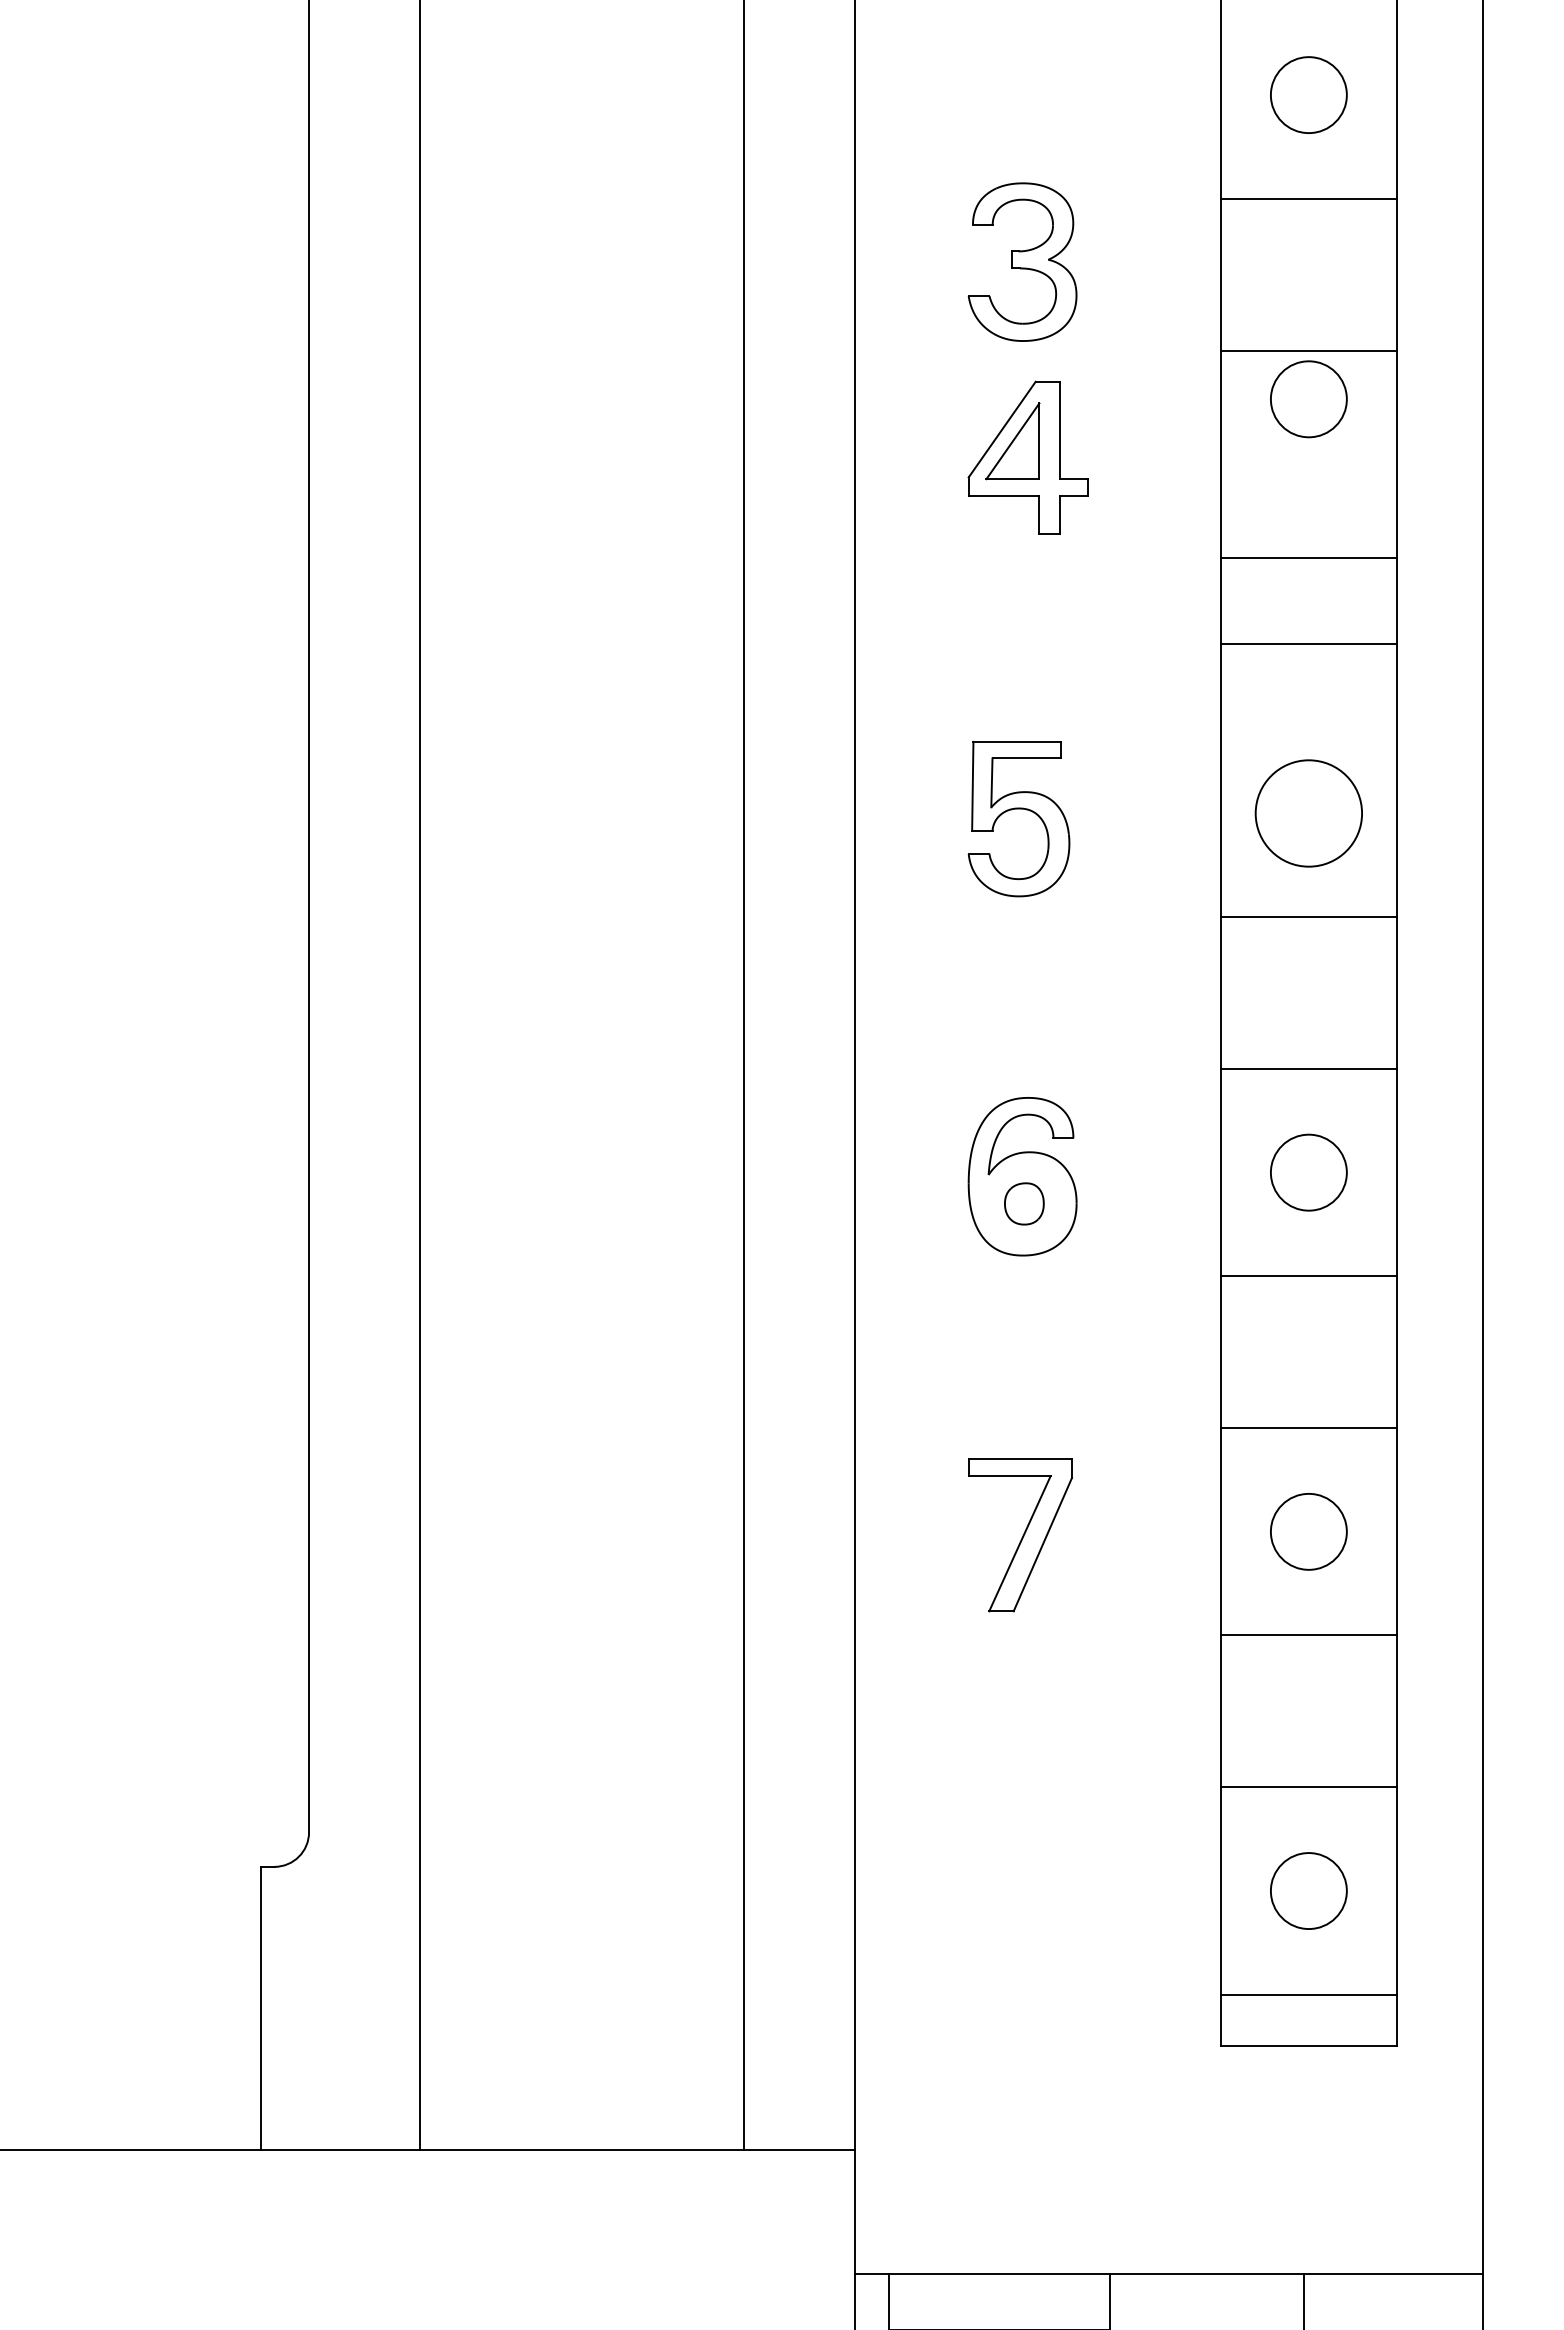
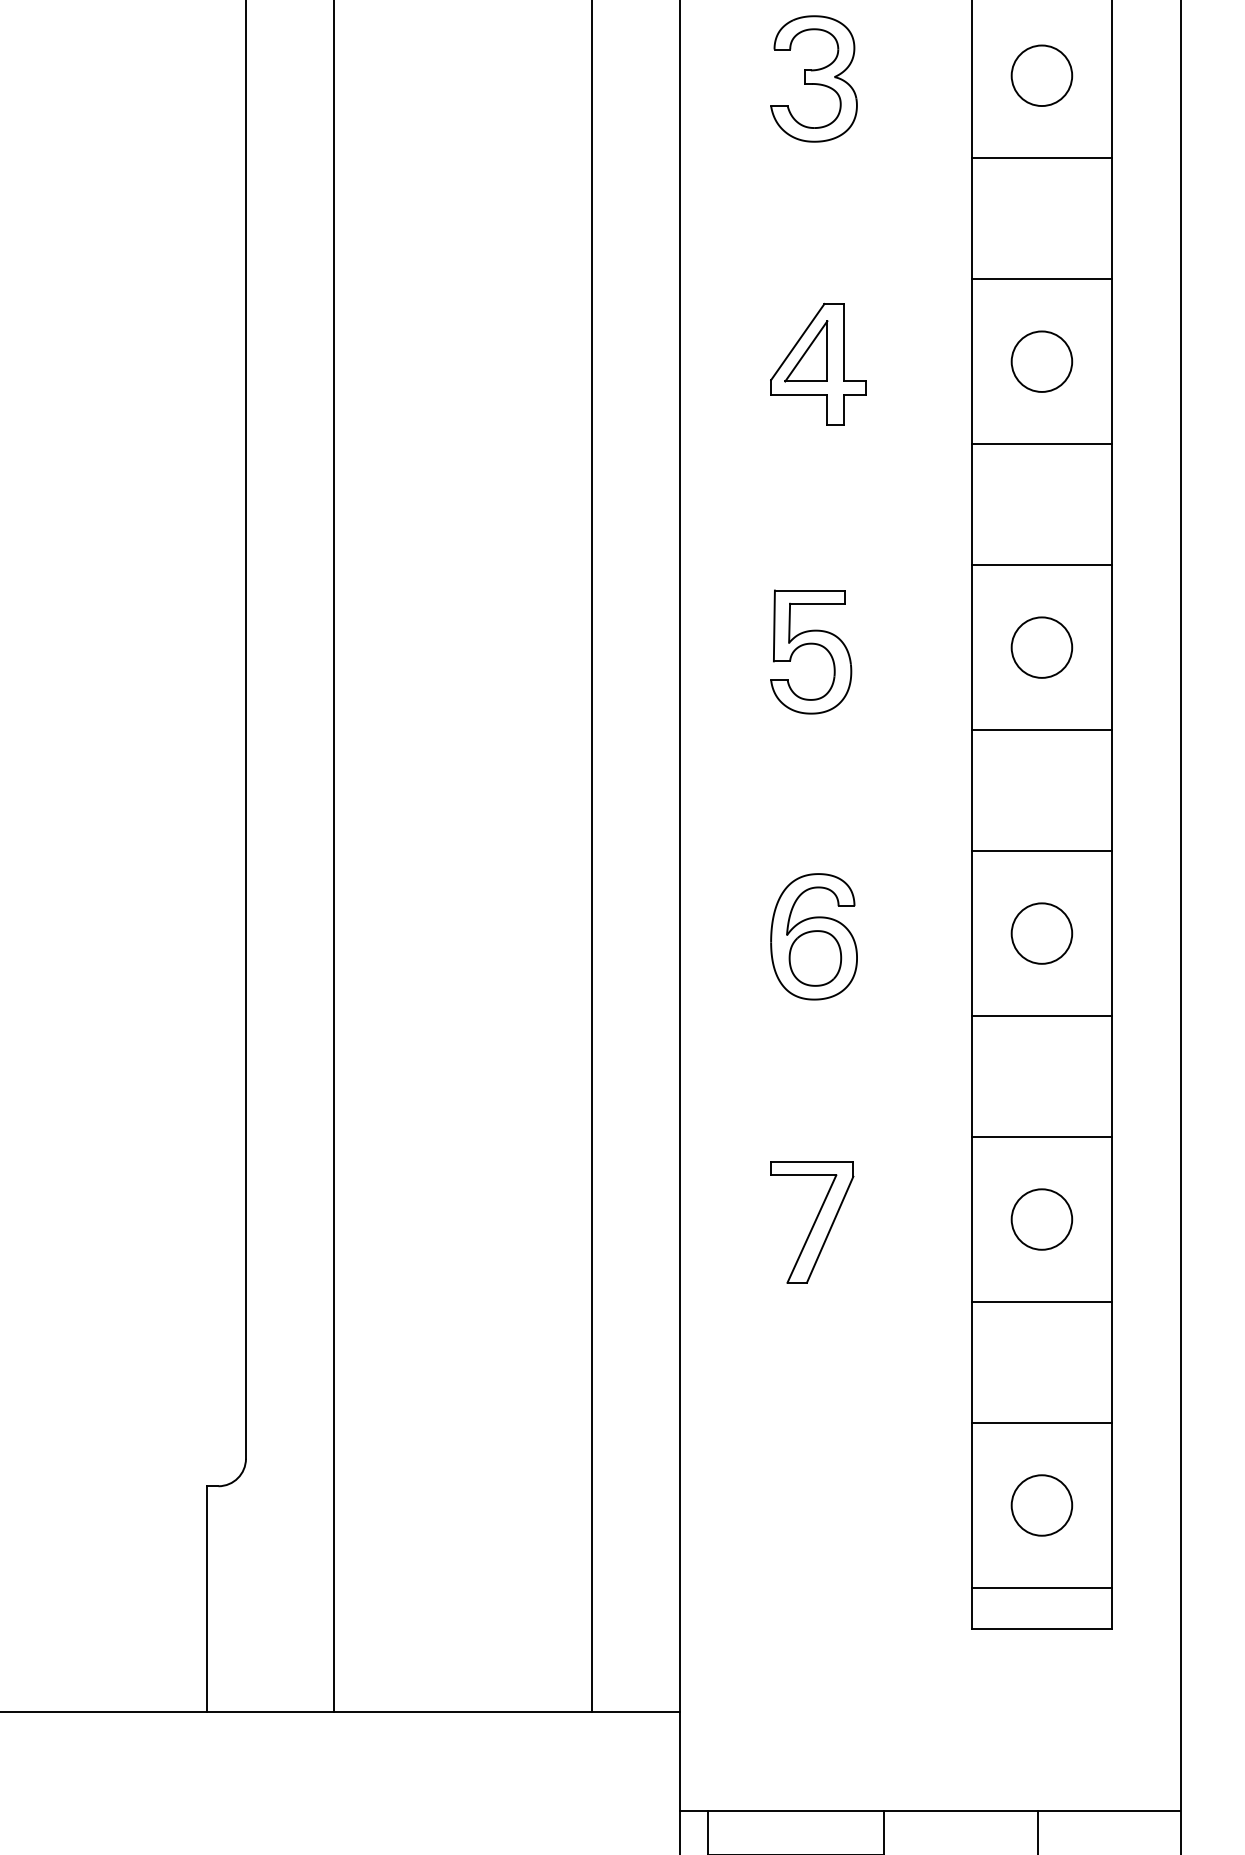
part: (1022, 261) -> (813, 78), moved
circle: (1308, 399) -> (1041, 361), moved
line: (1308, 643) -> (1041, 564), moved
circle: (1308, 813) -> (1041, 647), size x0.71
part: (1024, 1203) -> (815, 958), size x1.67

